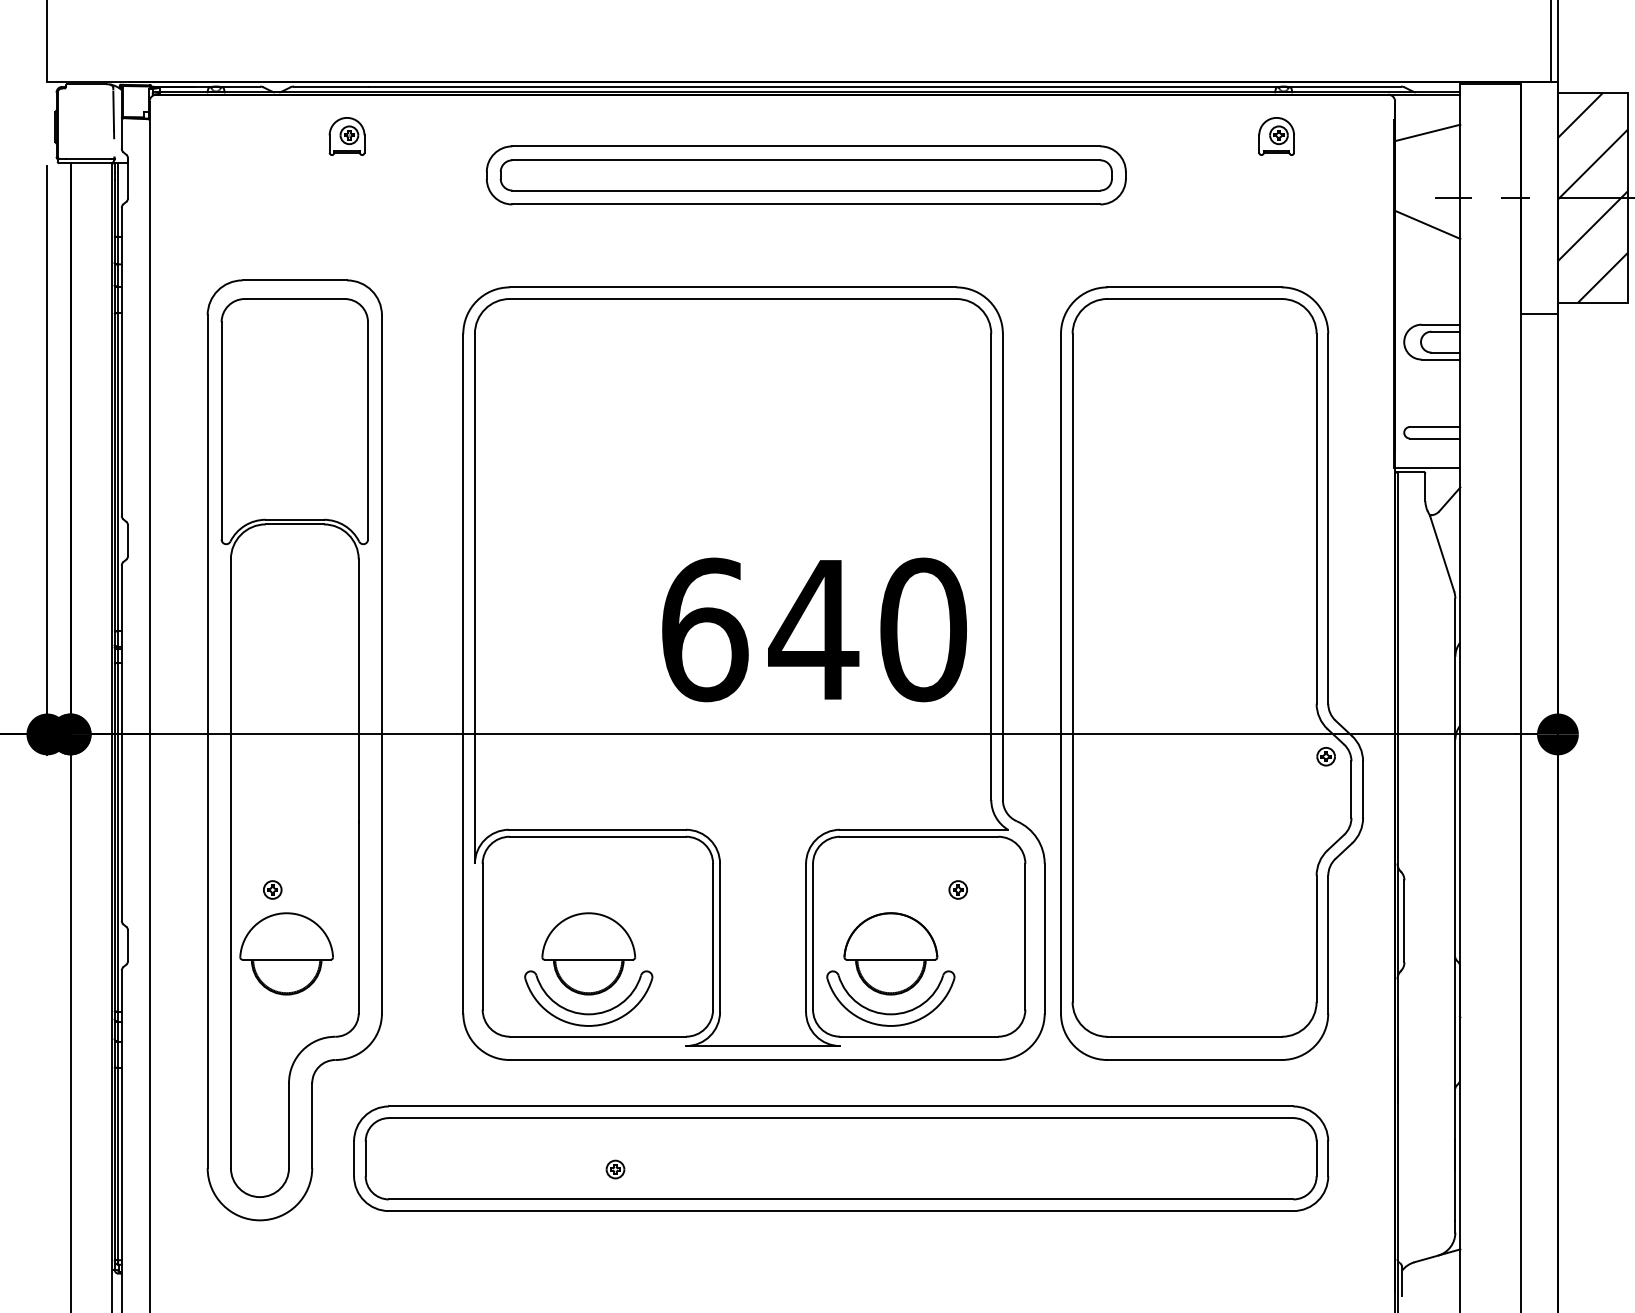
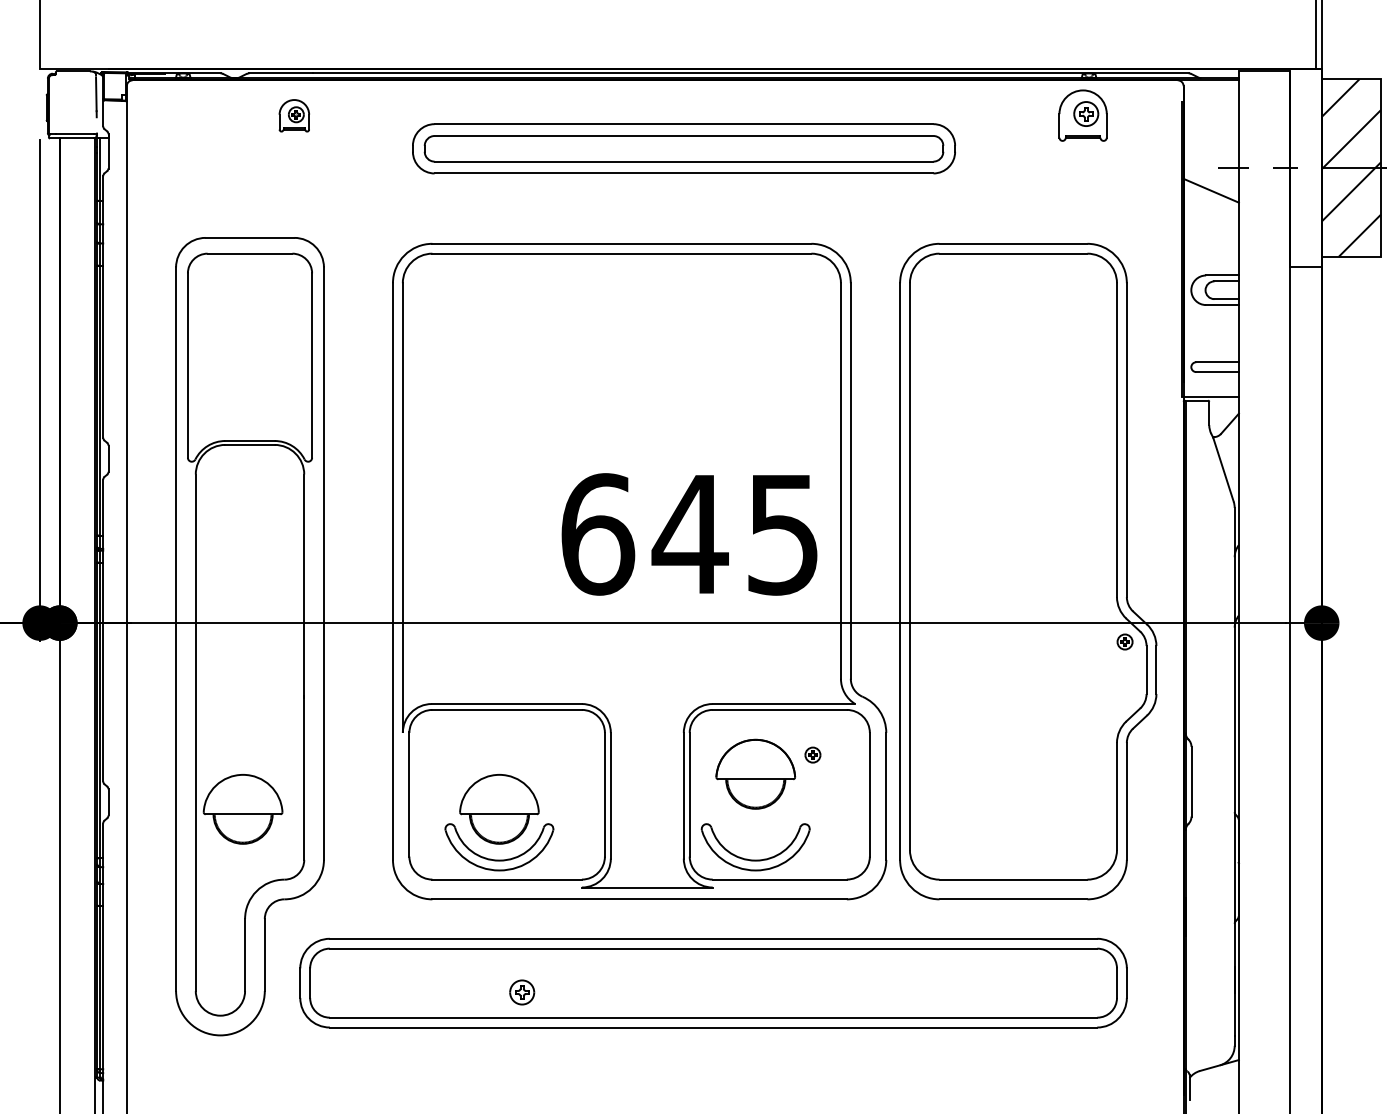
line: (1426, 132) -> (1210, 112), removed
part: (1275, 136) -> (1082, 115), size x1.6
text: (923, 629) -> (783, 534), 640 -> 645
part: (271, 889) -> (230, 754), removed
part: (890, 952) -> (755, 773), moved
part: (614, 1168) -> (521, 991), size x1.6

